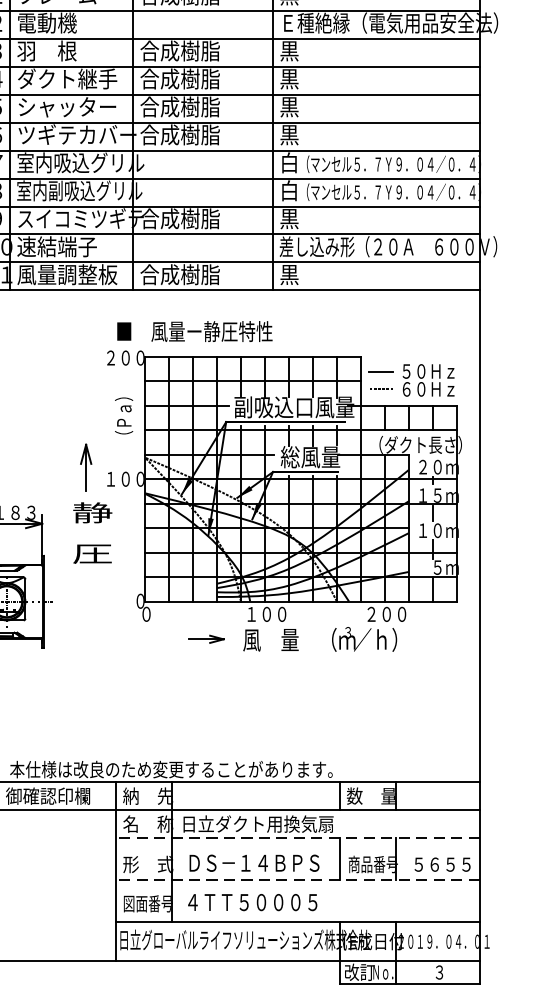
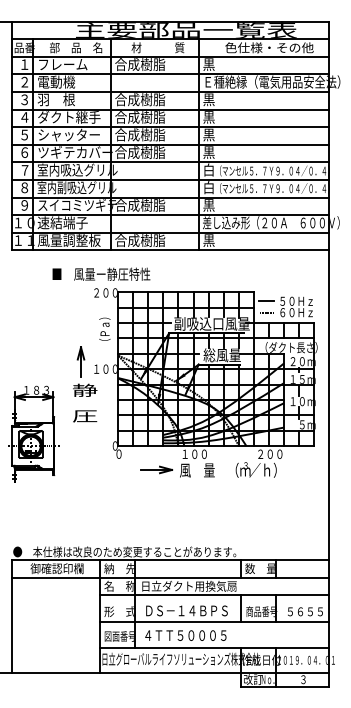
text: (194, 330) -> (101, 273), moved
part: (206, 638) -> (156, 469), size x1.43
line: (296, 838) -> (213, 595), dashed -> solid
line: (296, 880) -> (213, 621), dashed -> solid

